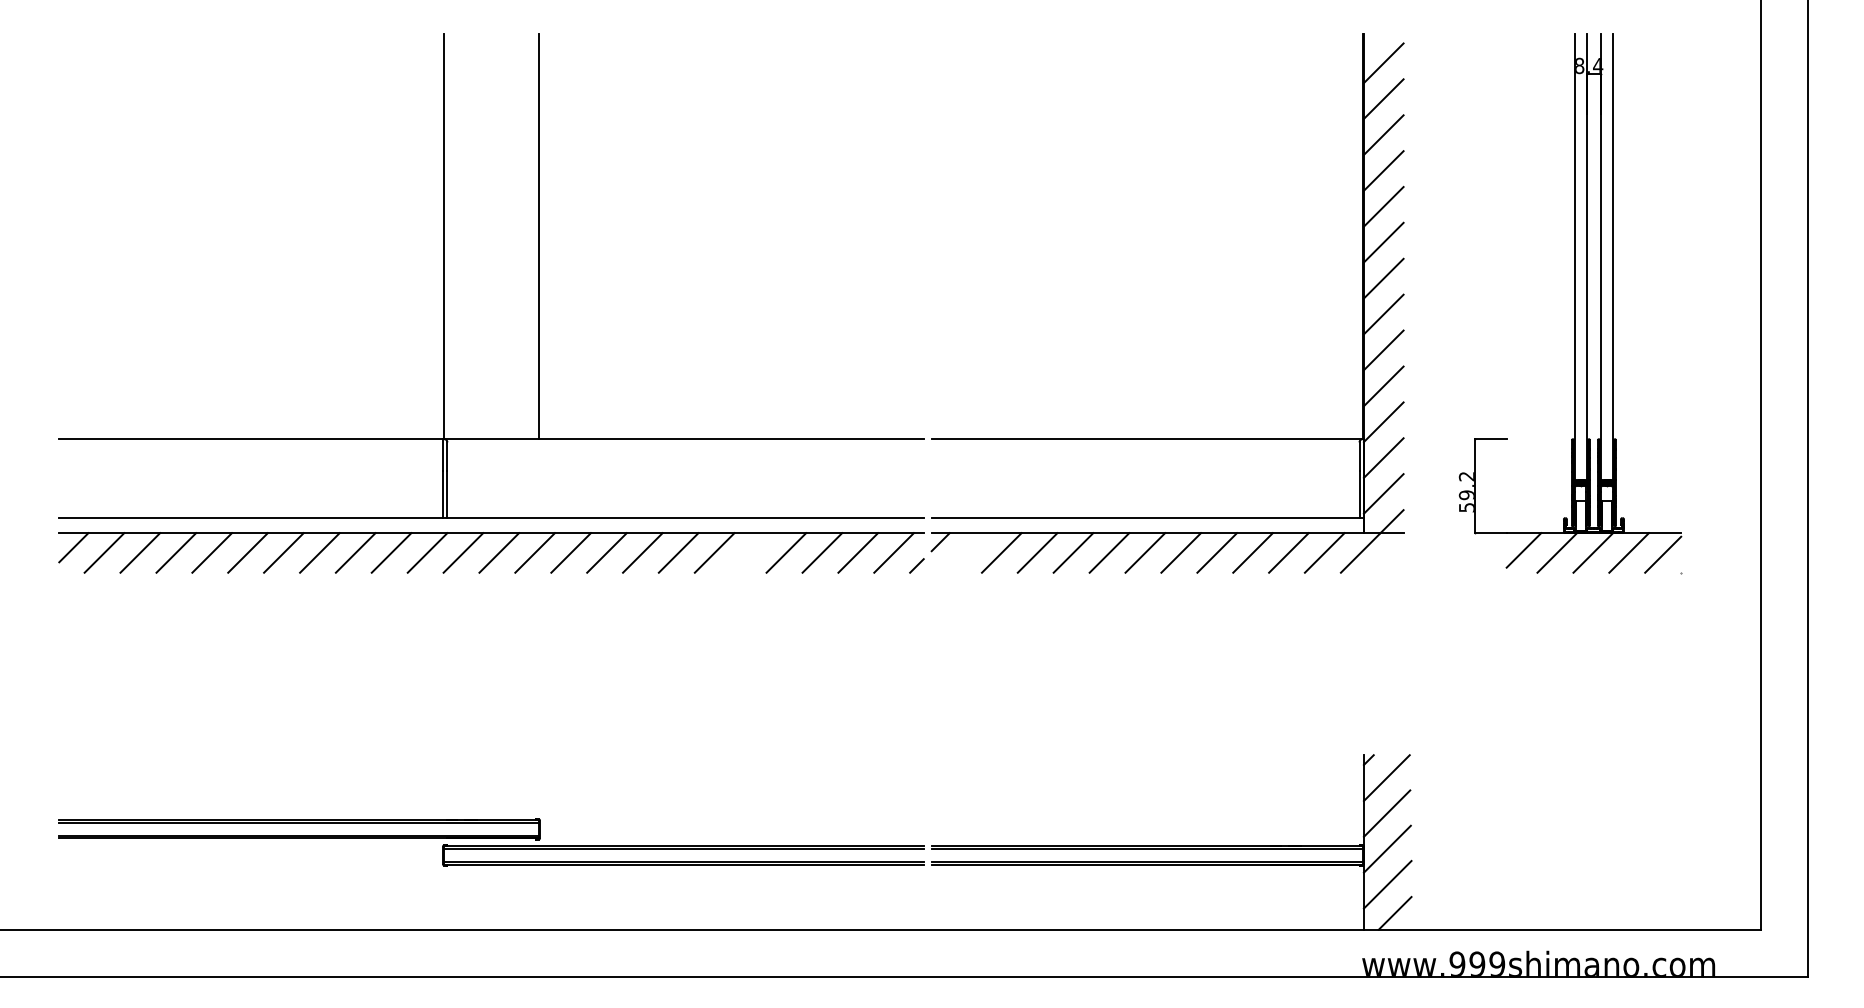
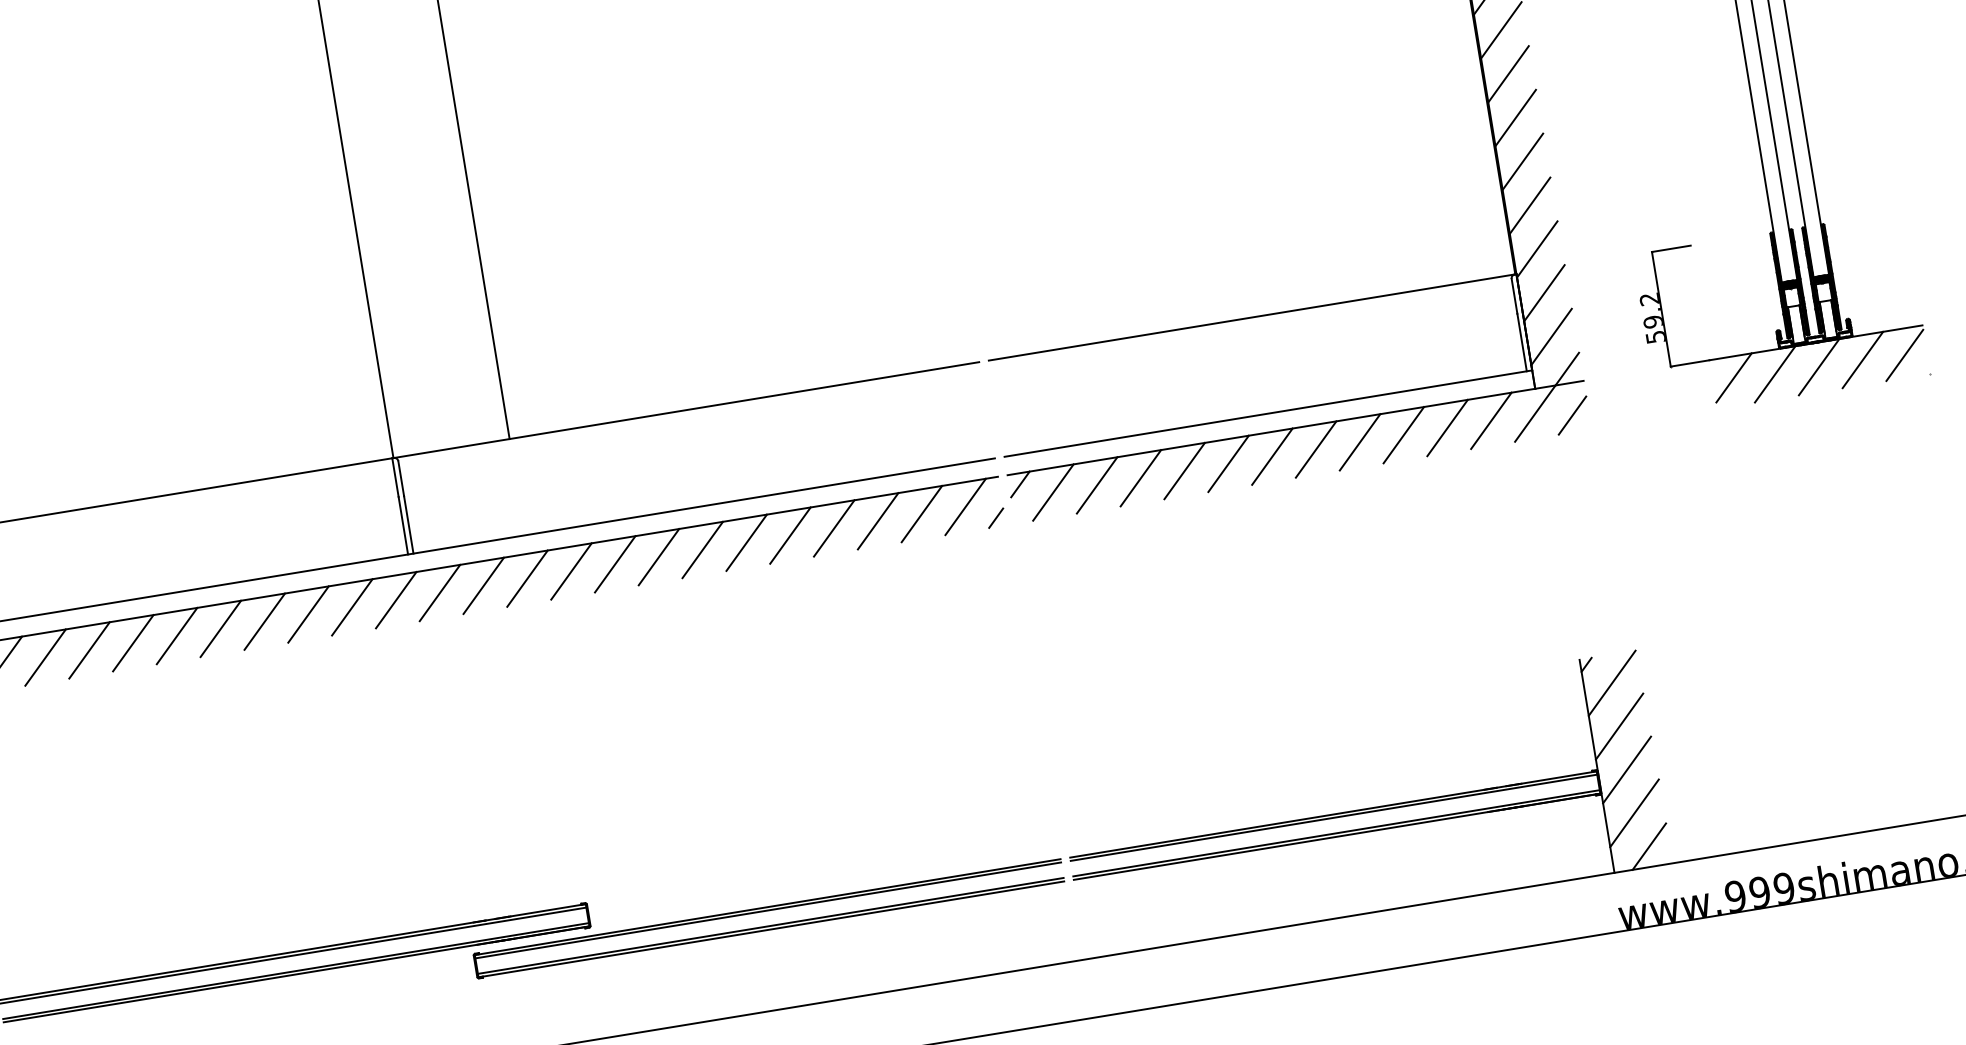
line: (750, 552) -> (790, 535), added
line: (965, 552) -> (1052, 492), added
line: (1389, 558) -> (1571, 414), added

